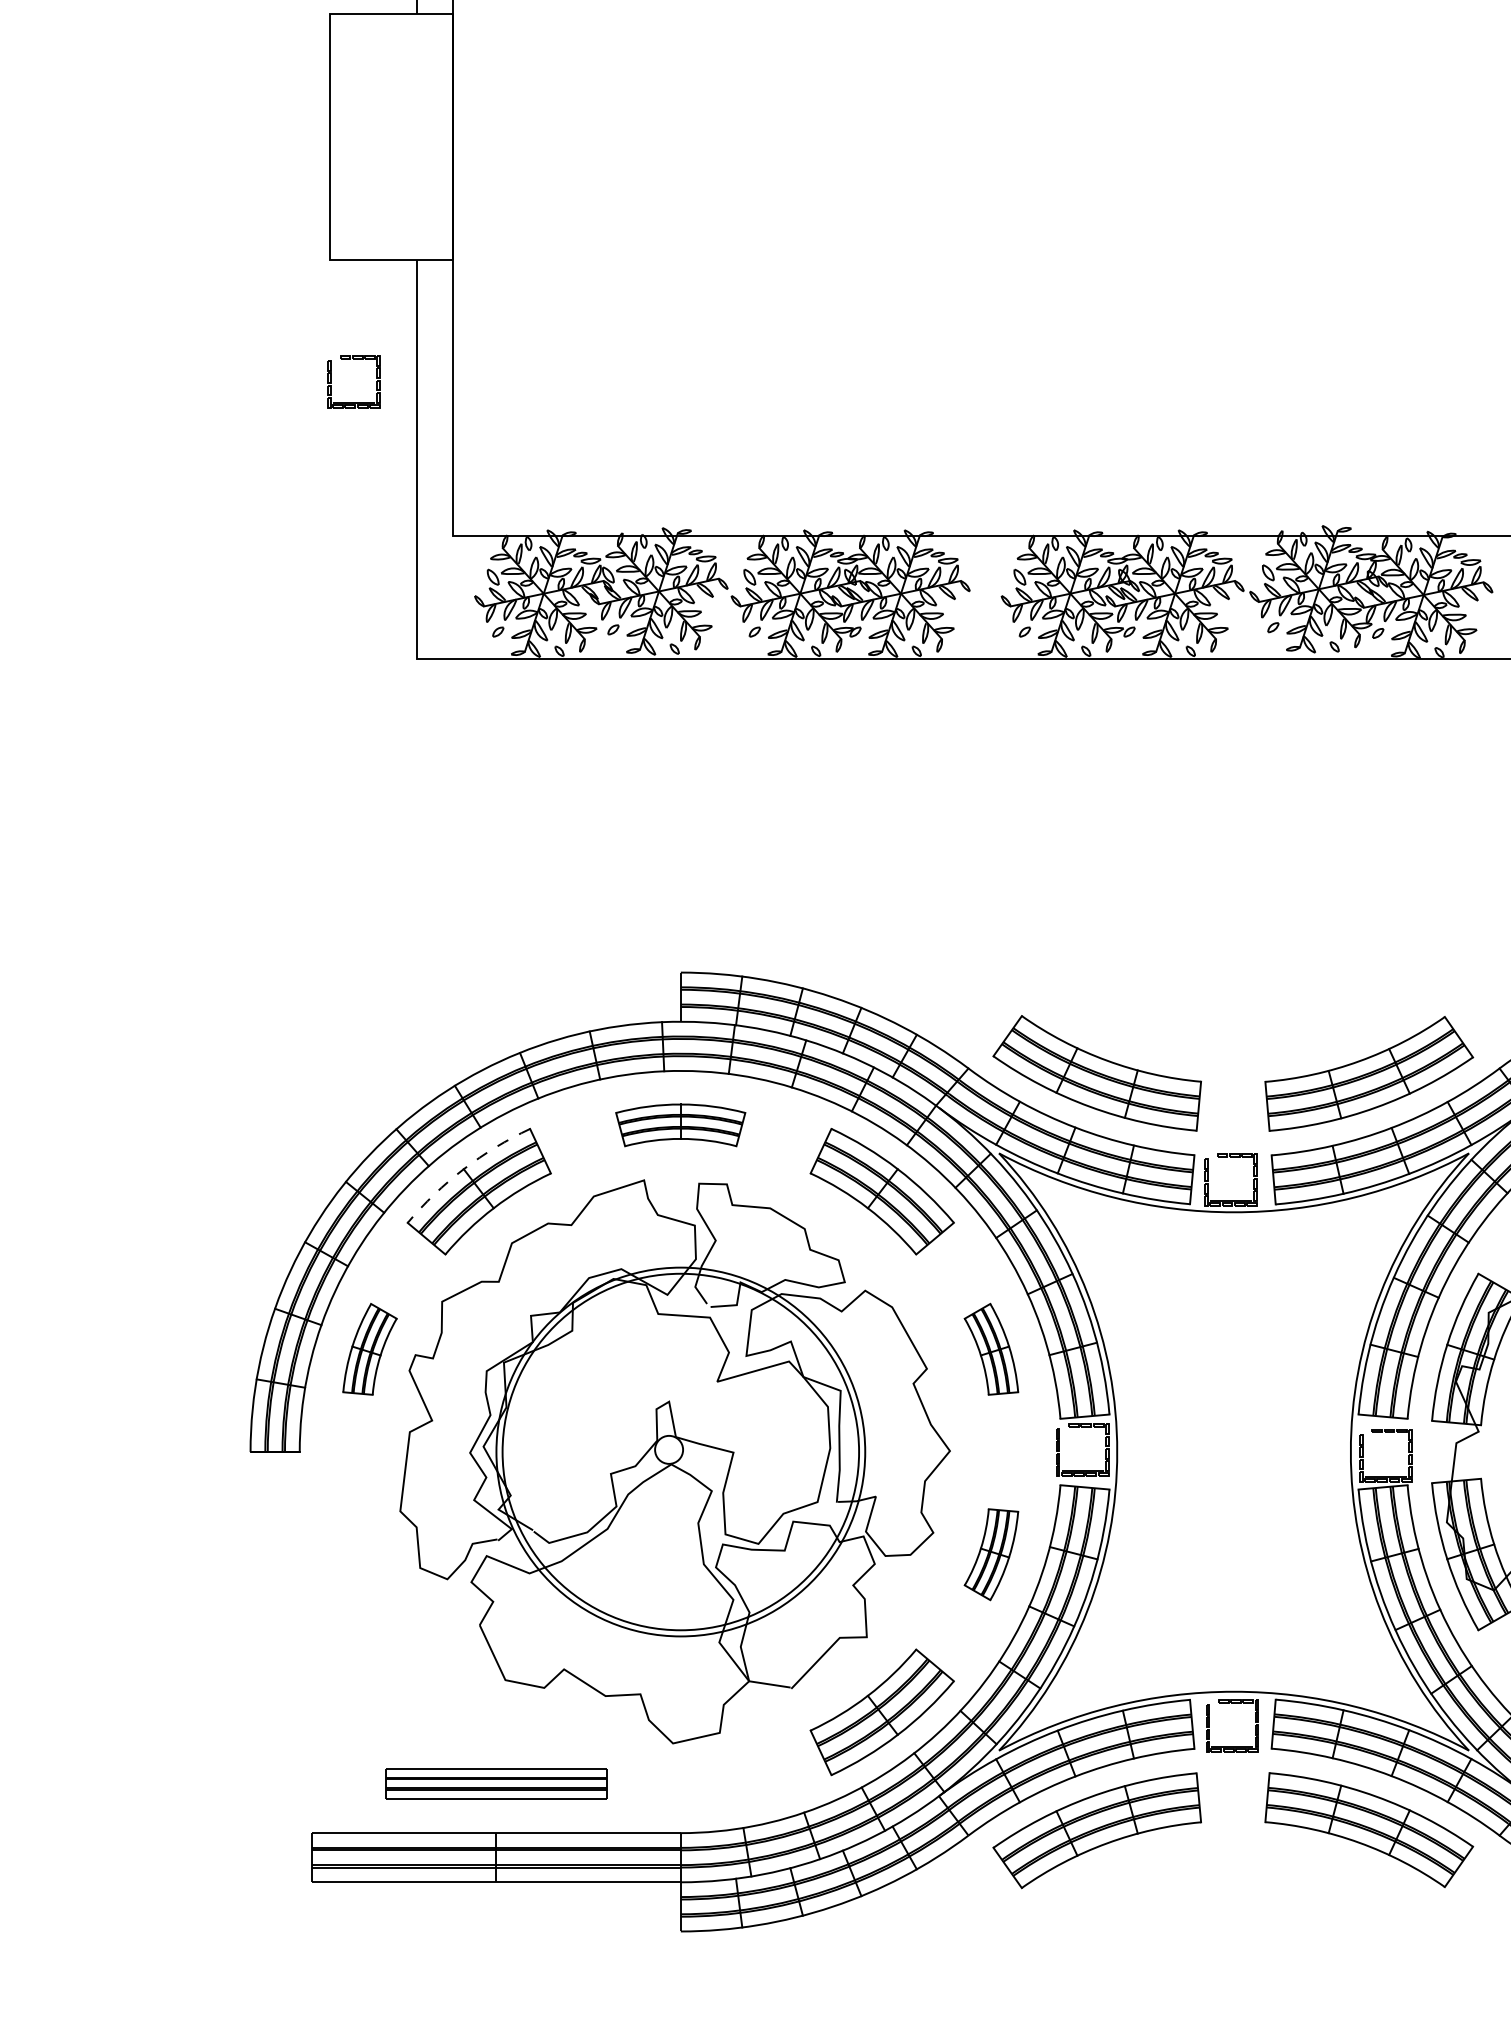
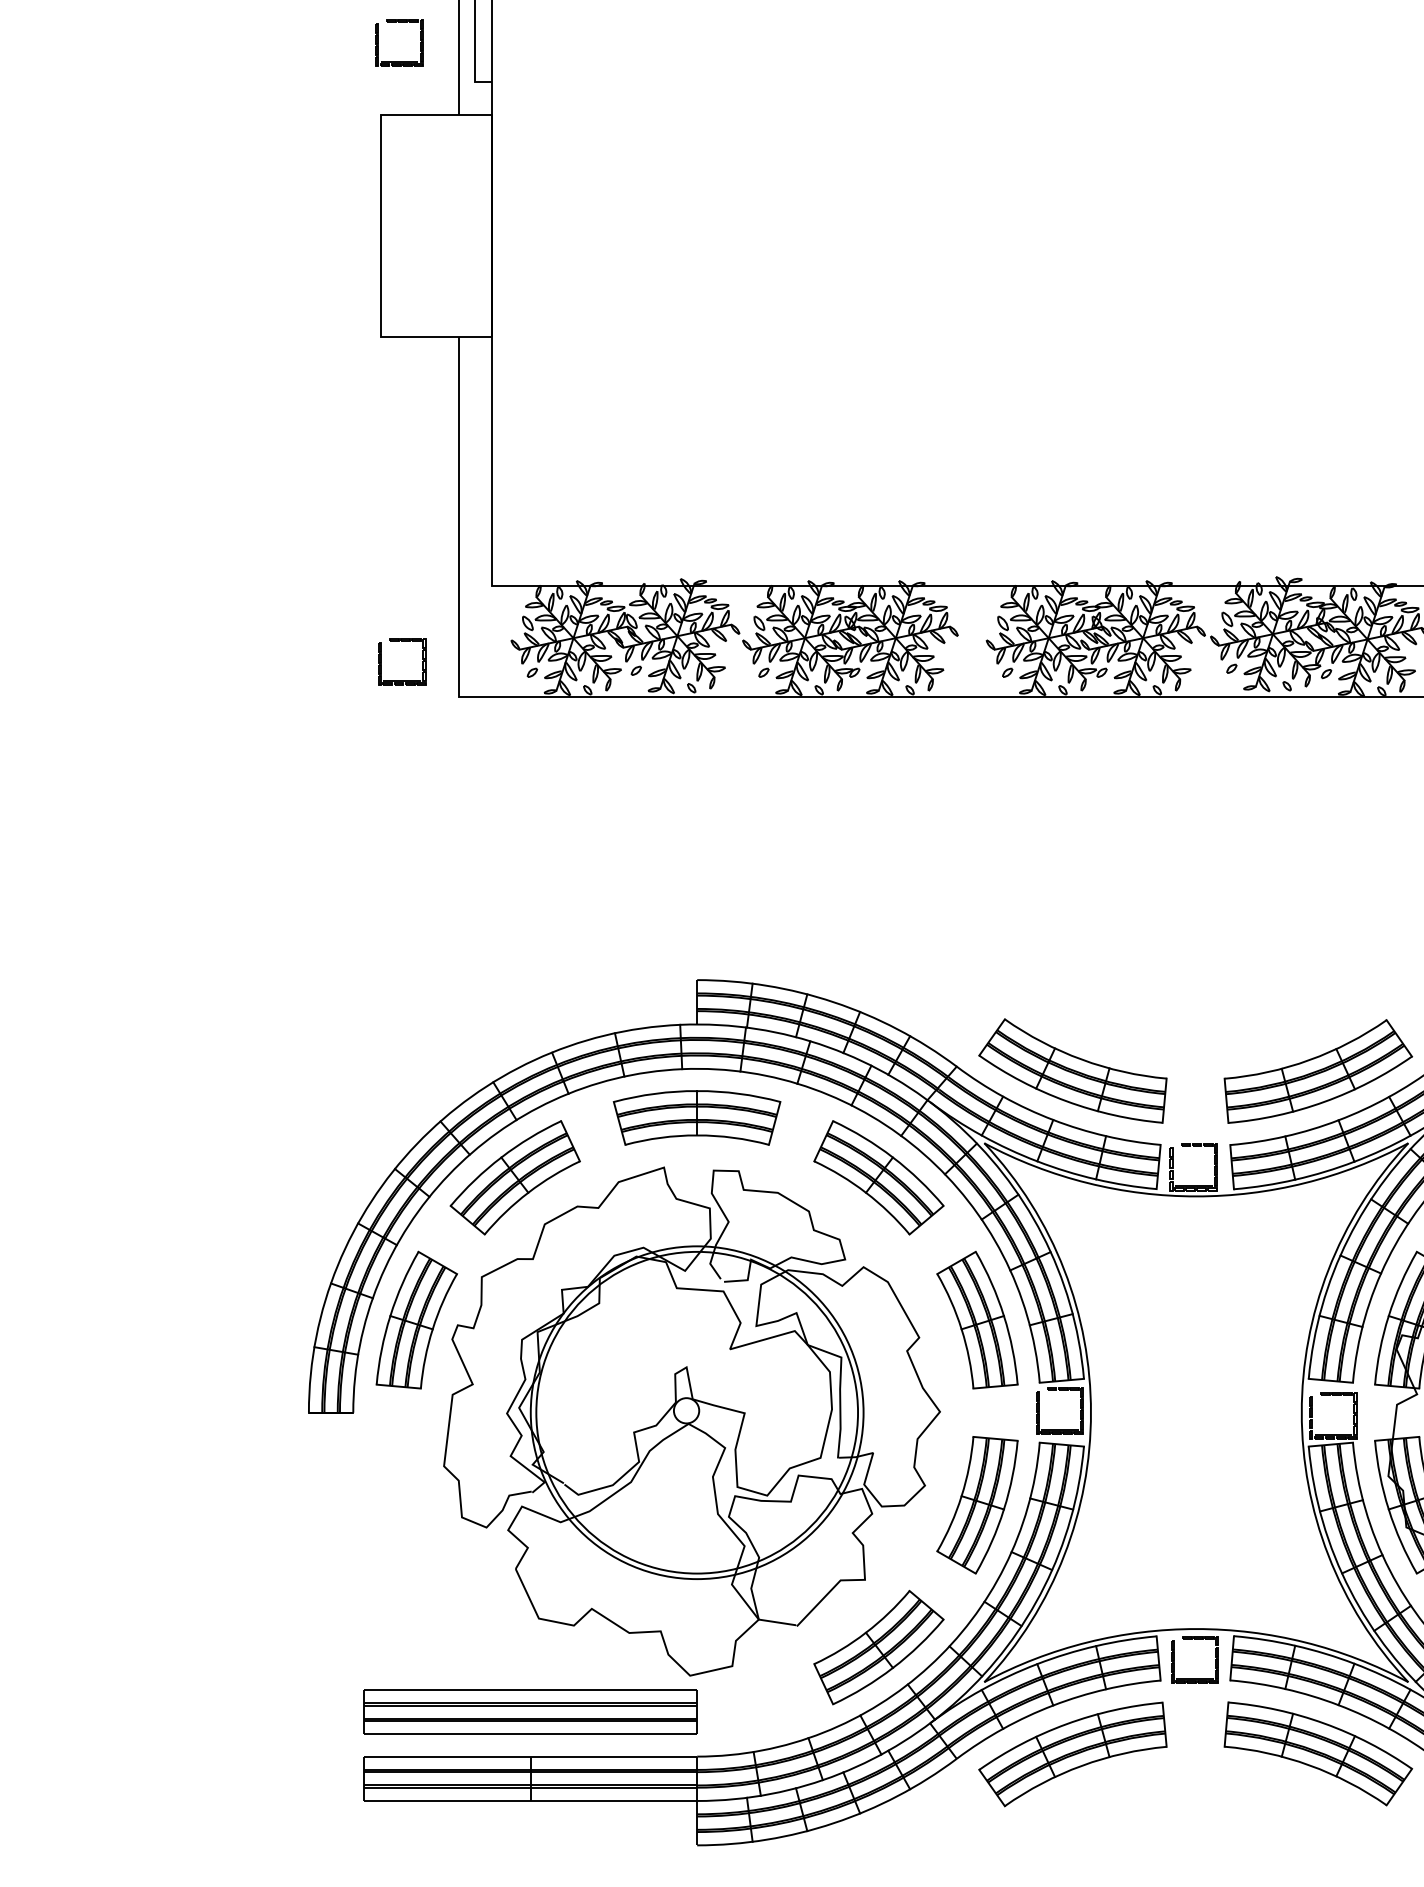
part: (354, 402) -> (402, 680), moved
part: (680, 1124) -> (696, 1117), size x1.43
arc: (463, 1169) -> (501, 1157), dashed -> solid
part: (369, 1348) -> (416, 1319), size x1.67
part: (991, 1348) -> (977, 1319), size x1.67
part: (991, 1554) -> (977, 1505), size x1.67
part: (496, 1783) -> (530, 1711), size x1.67

